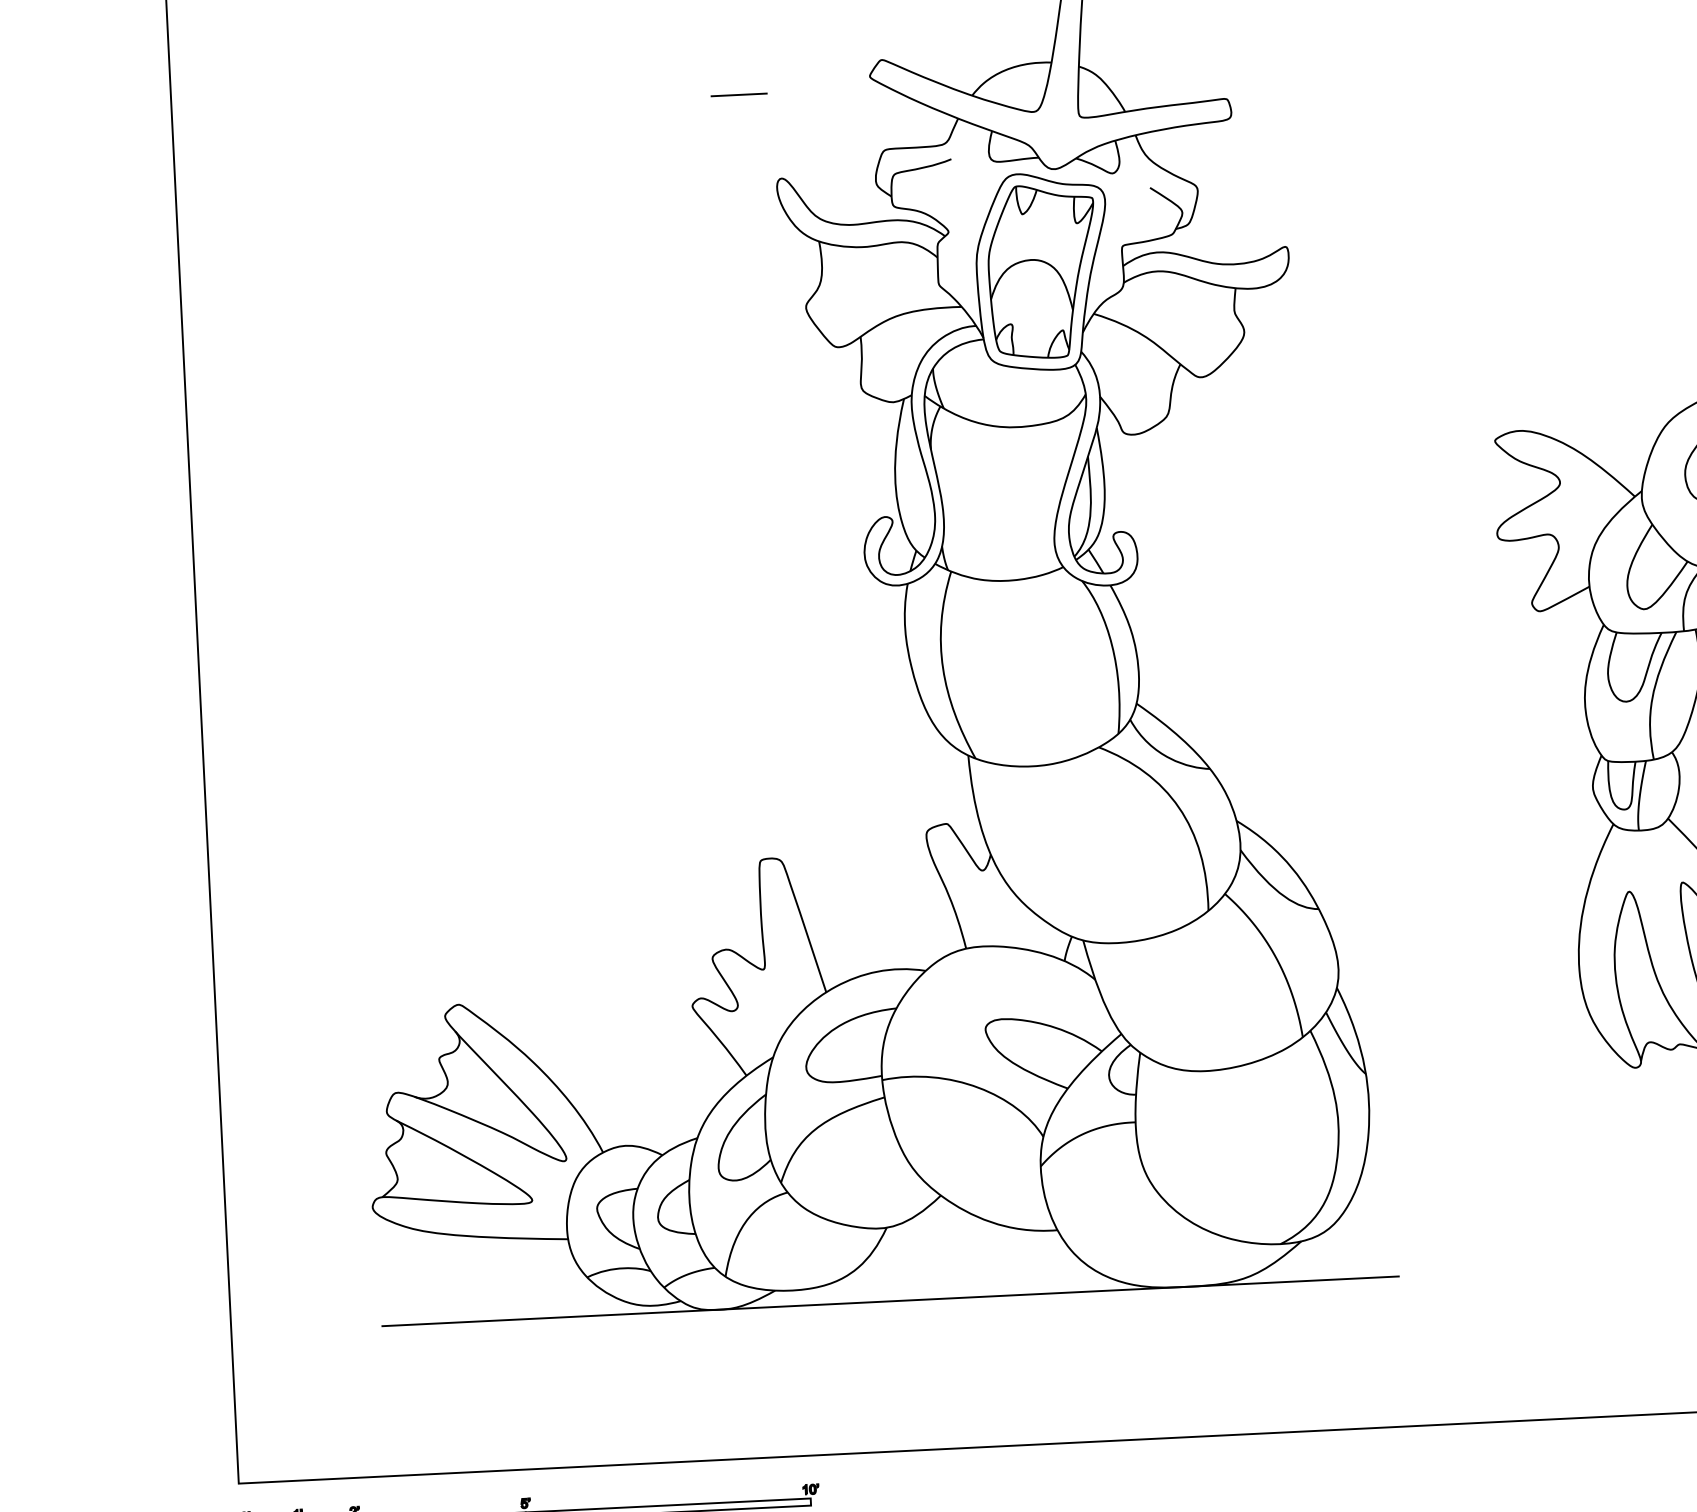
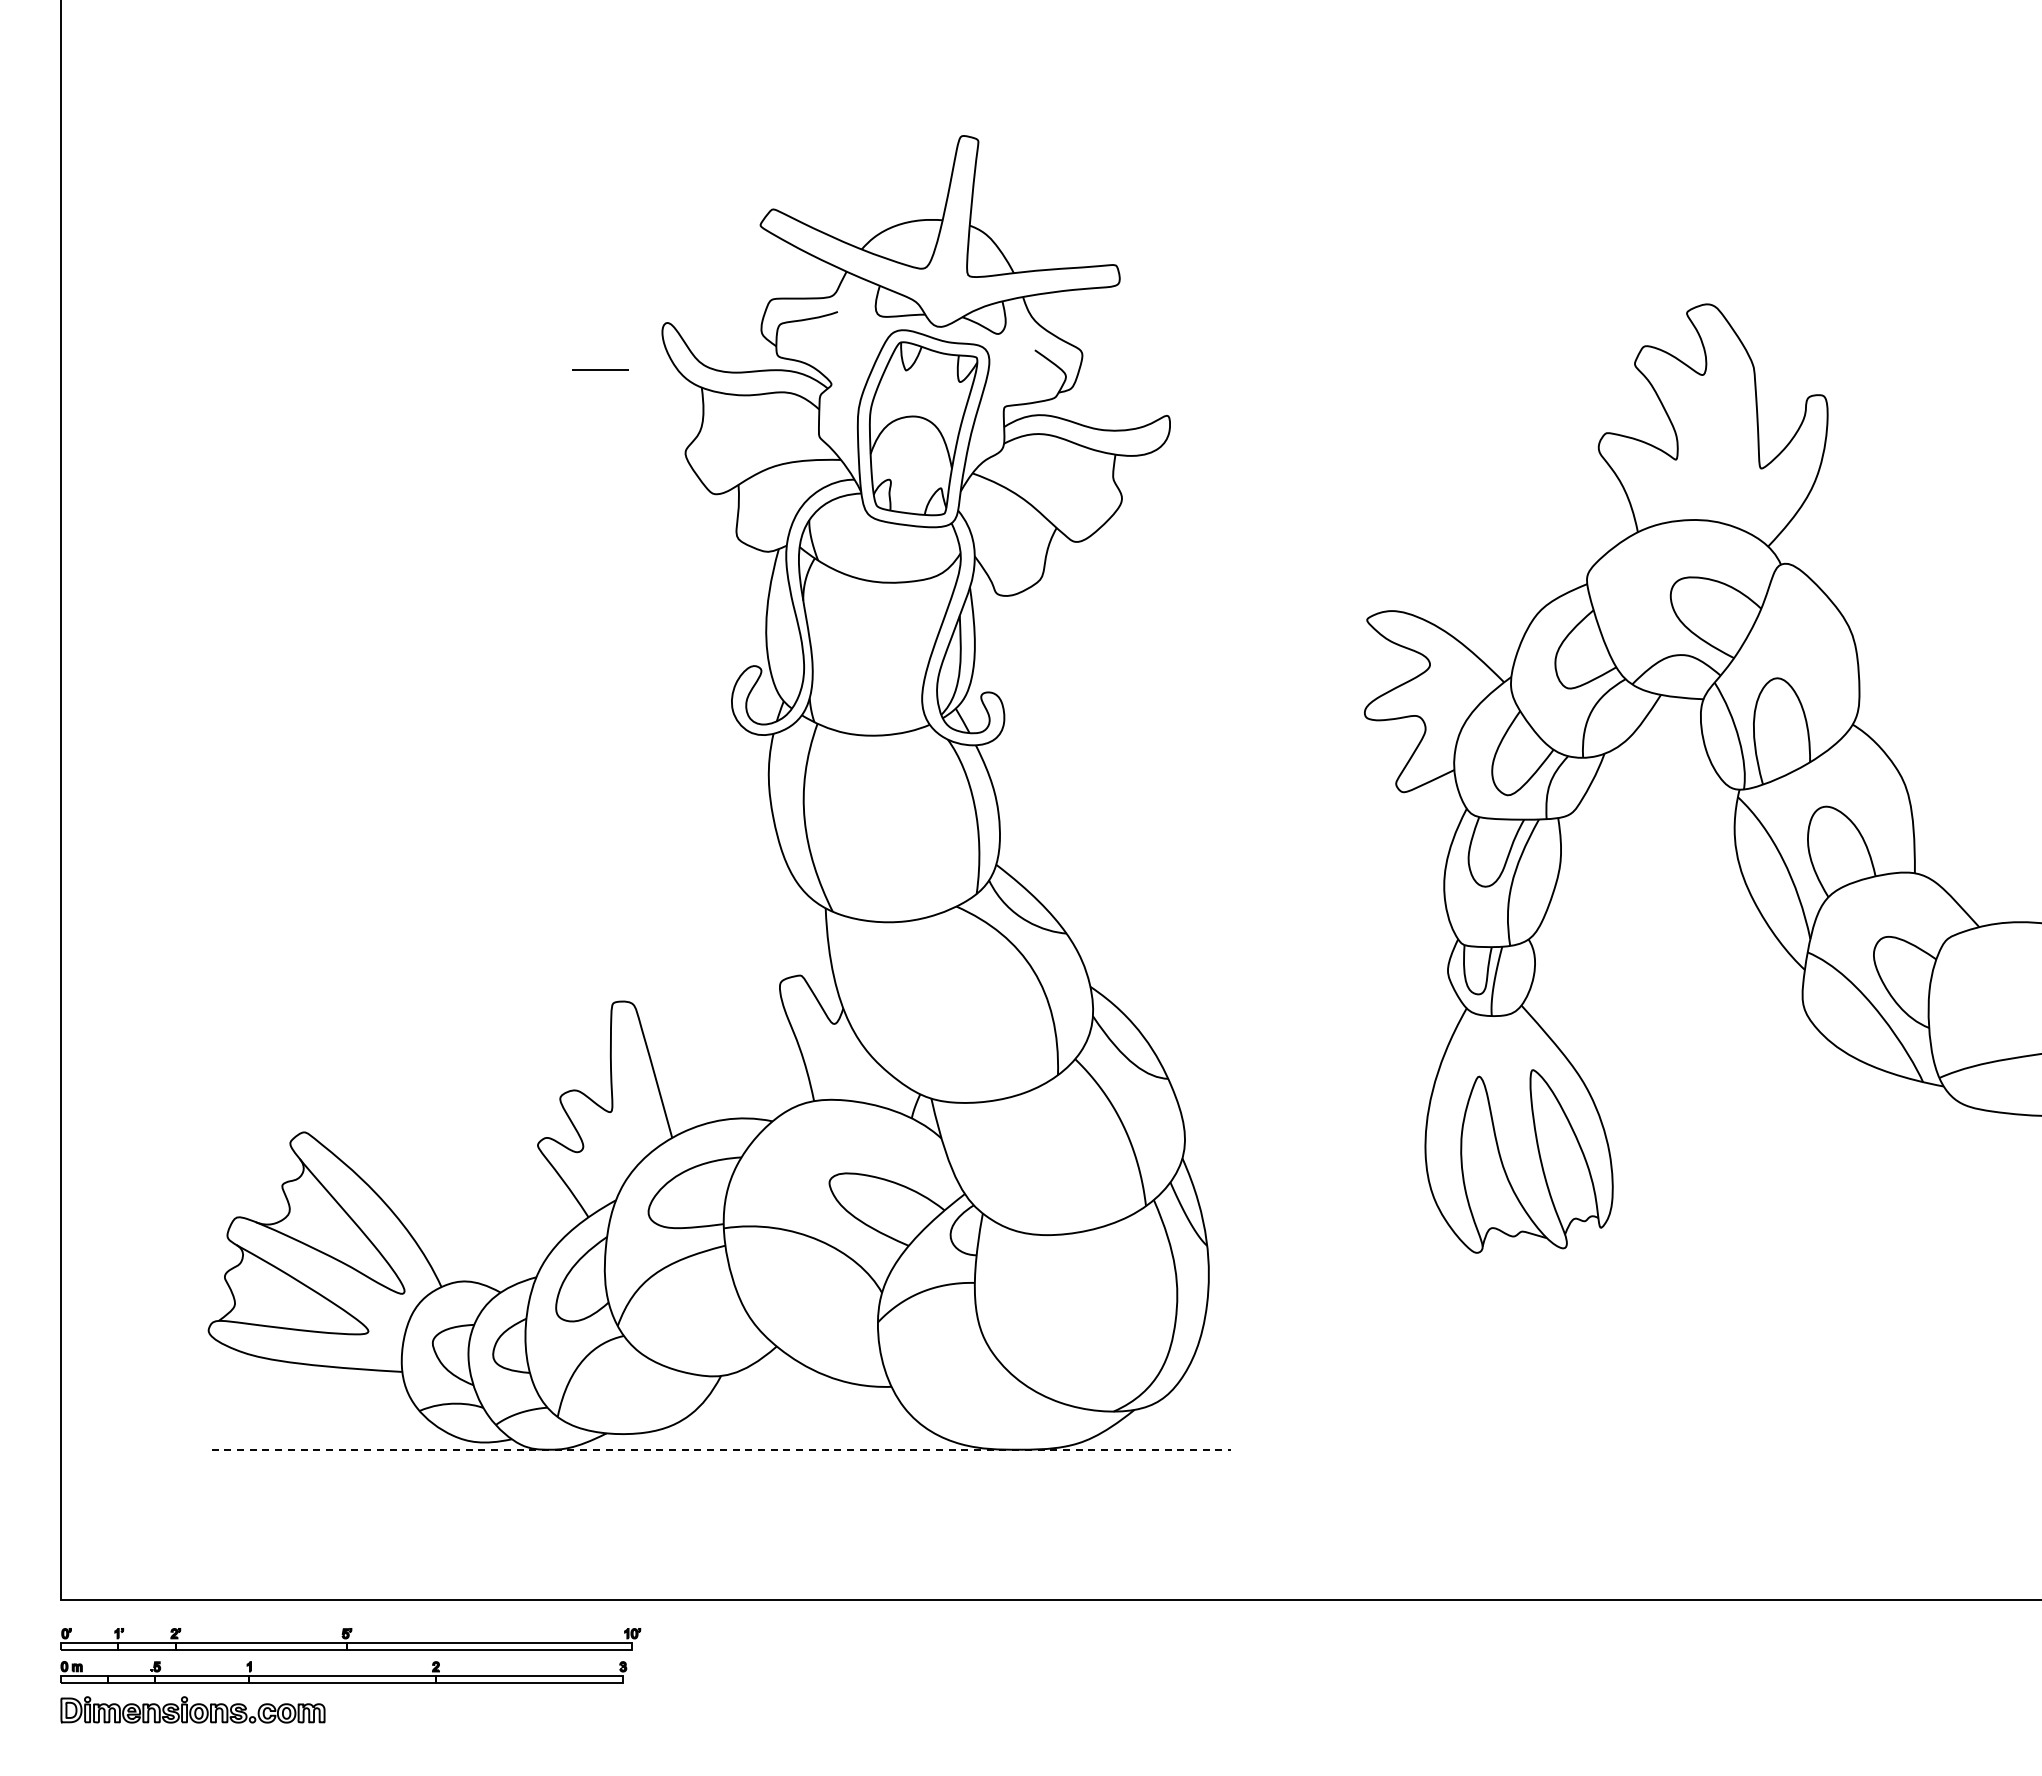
line: (739, 94) -> (600, 369), moved
line: (890, 1301) -> (721, 1449), solid -> dashed

